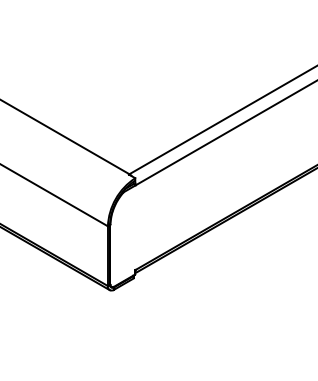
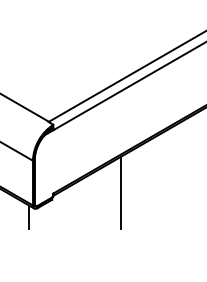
line: (225, 269) -> (120, 193), added
line: (103, 302) -> (29, 217), added

